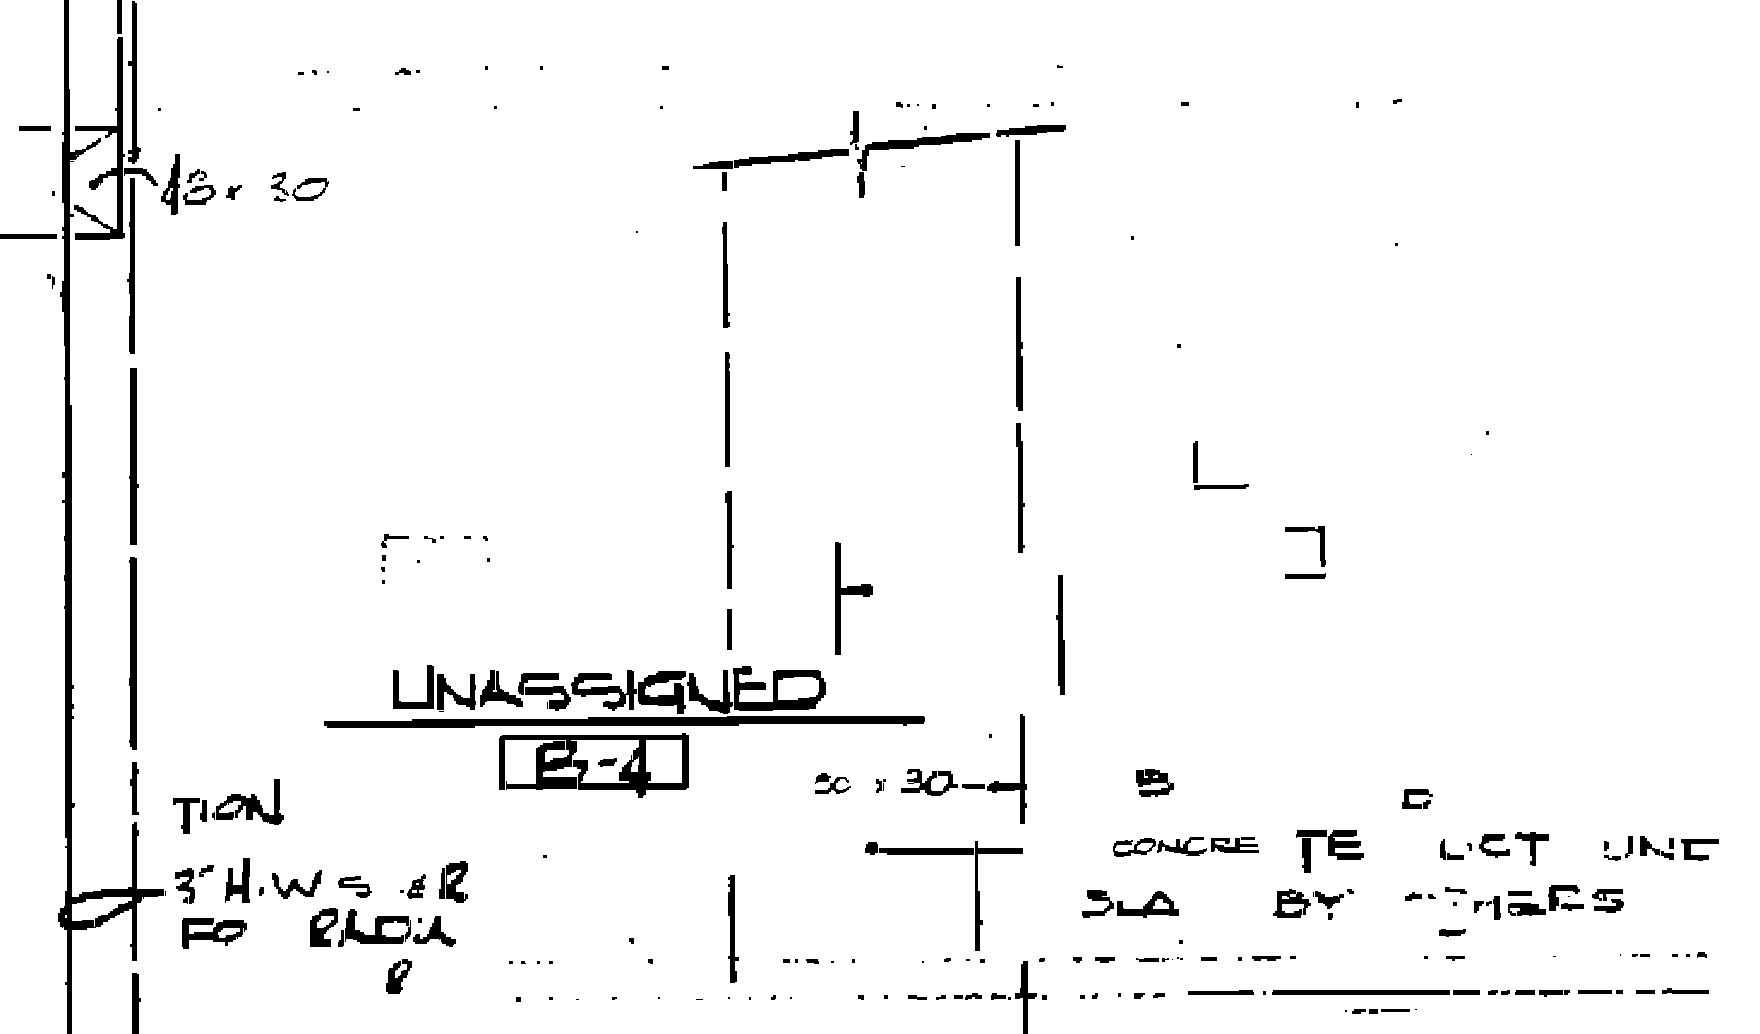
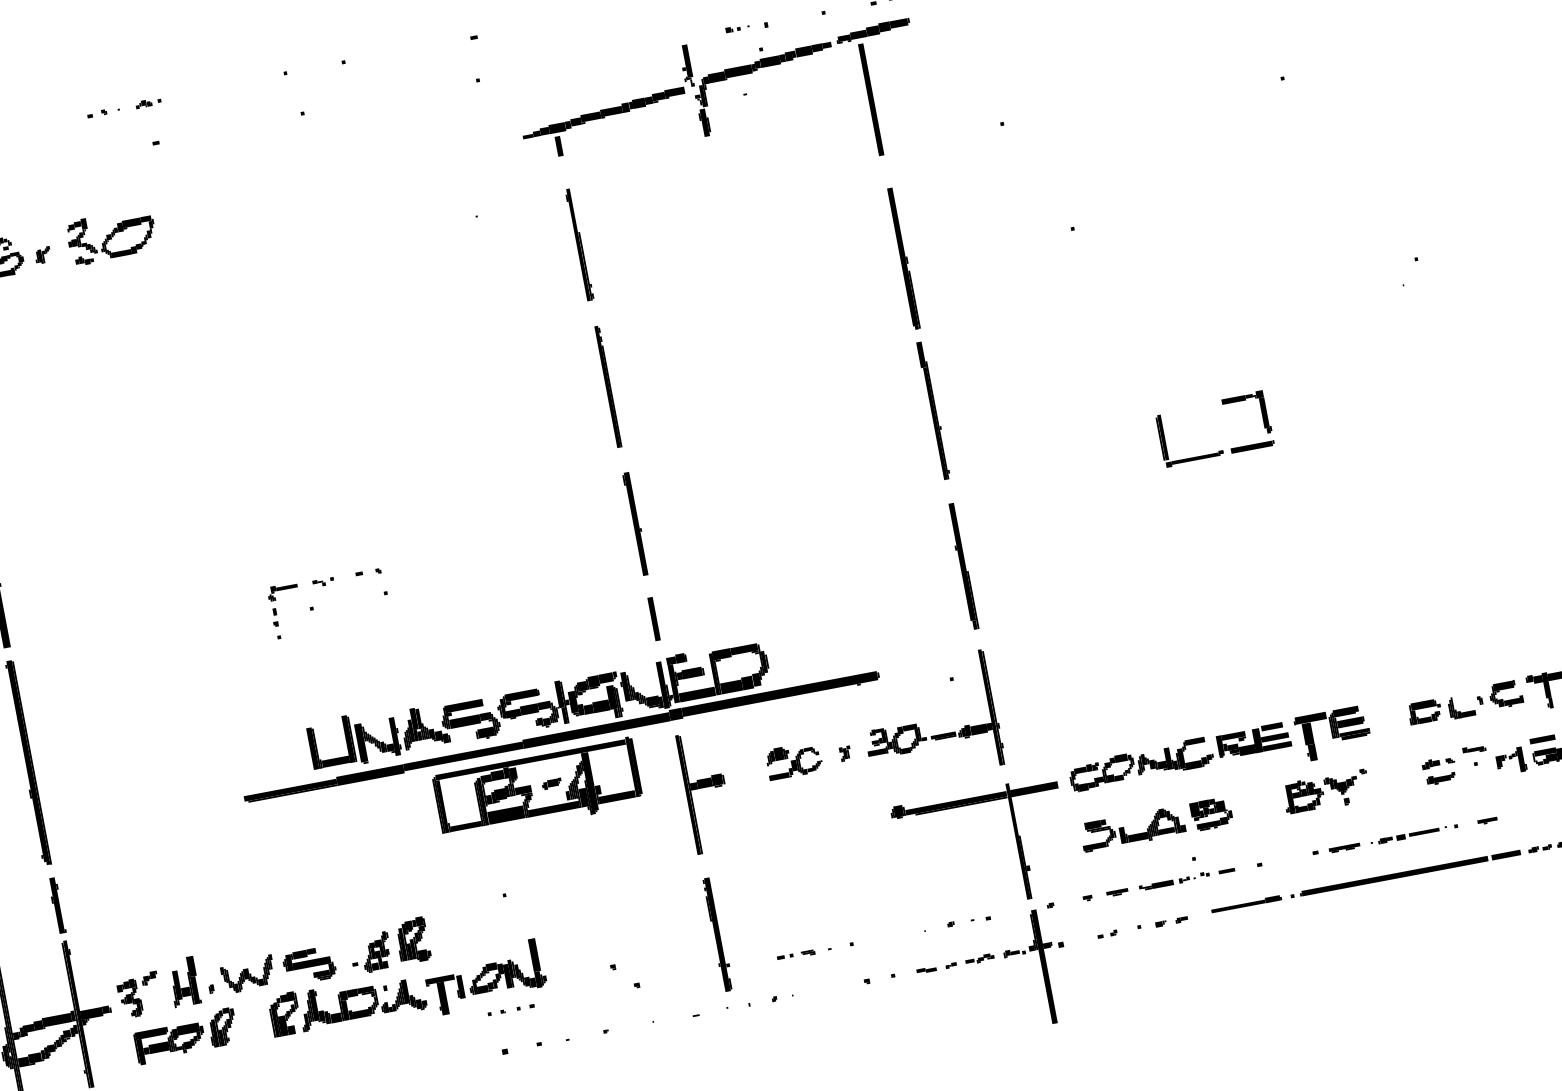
part: (407, 71) -> (148, 103), moved
part: (299, 187) -> (111, 237), size x1.43
part: (1220, 485) -> (1193, 457), moved
part: (853, 598) -> (705, 791), moved
part: (1060, 634) -> (962, 565), moved
part: (1154, 782) -> (1211, 813), moved
part: (832, 783) -> (793, 760), size x1.43
part: (1417, 798) -> (1425, 711), moved
part: (228, 806) -> (485, 977), moved
part: (1185, 846) -> (1179, 756), size x1.43
part: (412, 885) -> (370, 952), size x1.43
part: (354, 887) -> (309, 966), size x1.43
part: (975, 895) -> (1017, 841), moved
part: (1452, 932) -> (1441, 778), moved
line: (1266, 958) -> (1344, 848), moved
part: (1159, 959) -> (1174, 881), size x1.43
part: (398, 976) -> (222, 1027), moved
part: (1380, 1011) -> (1408, 836), moved

